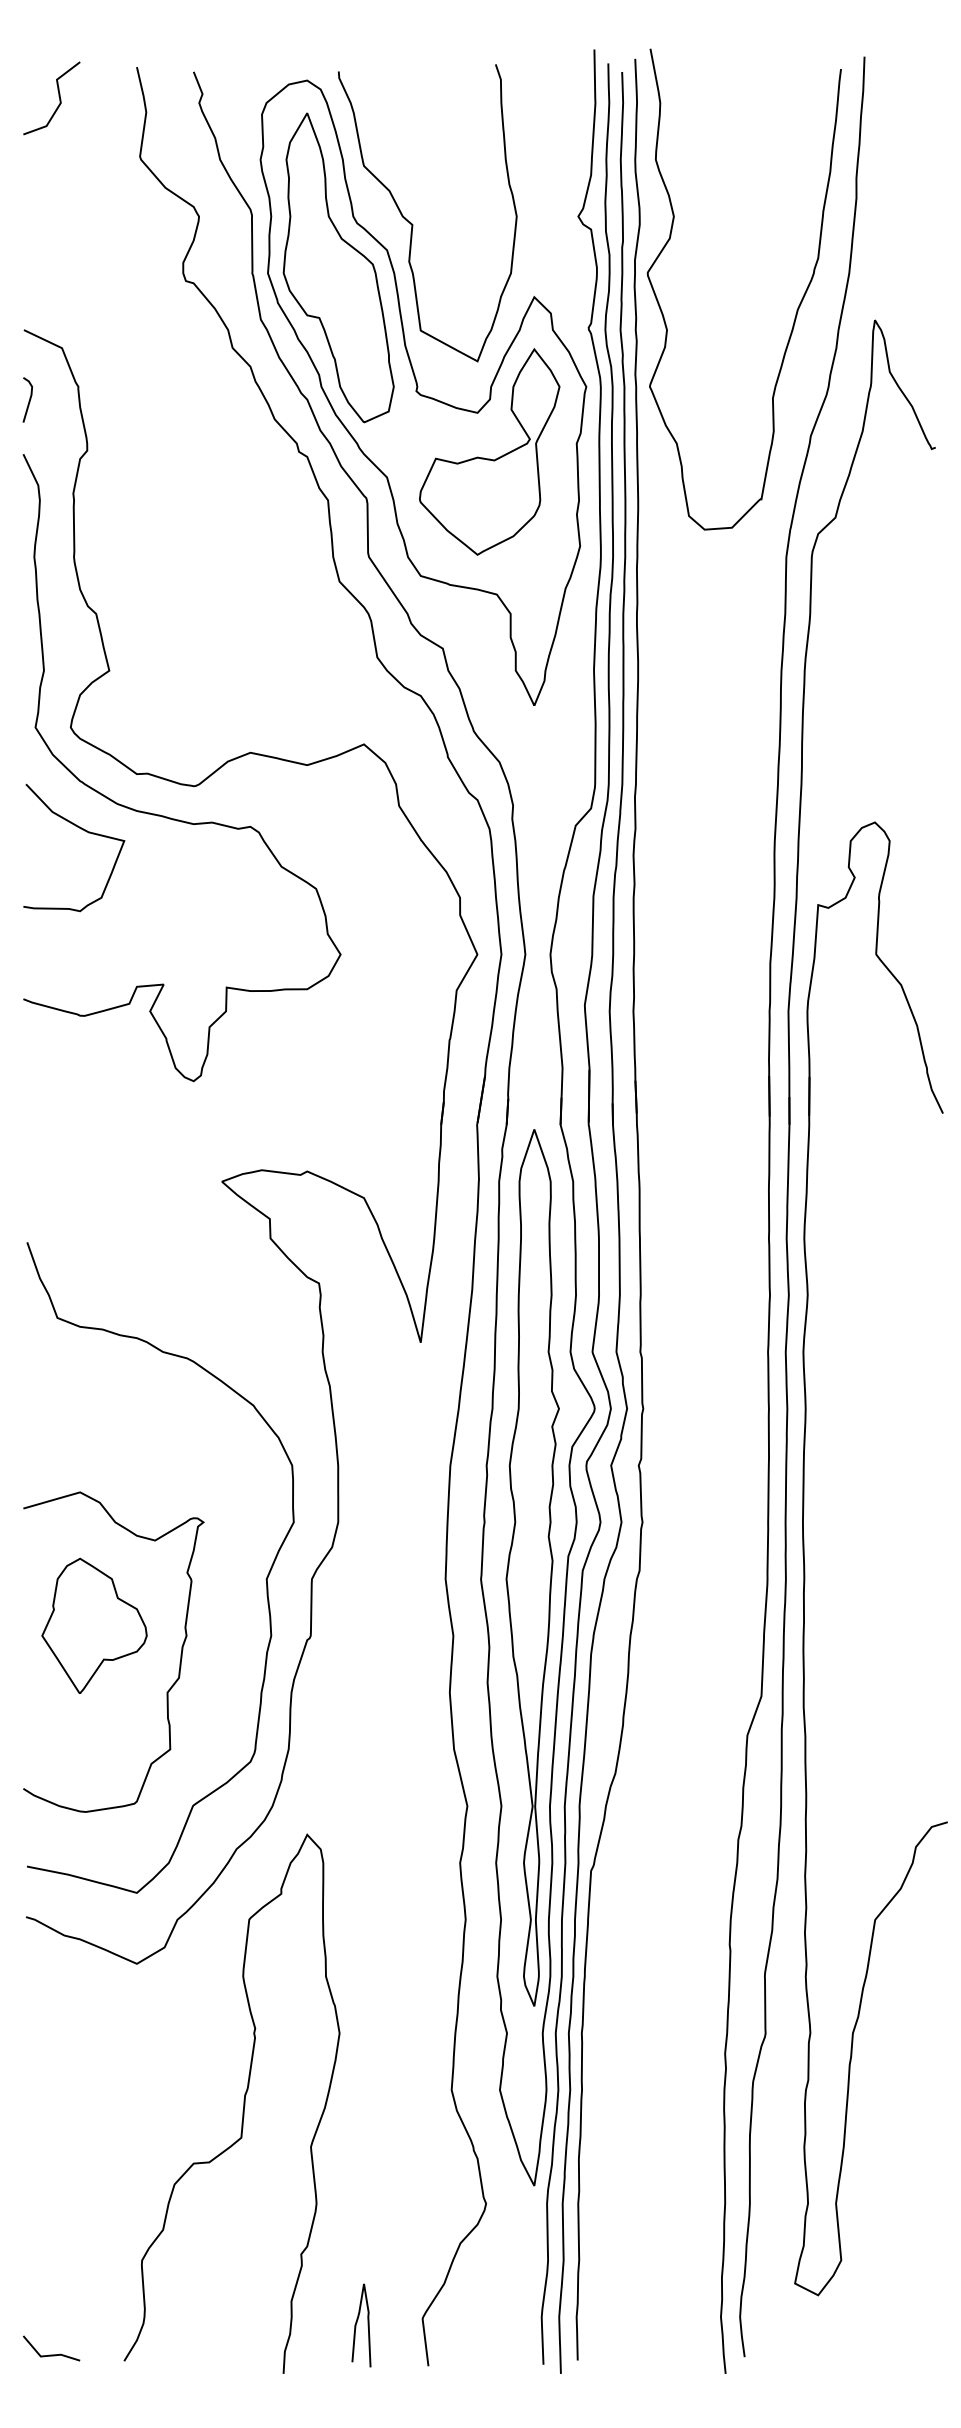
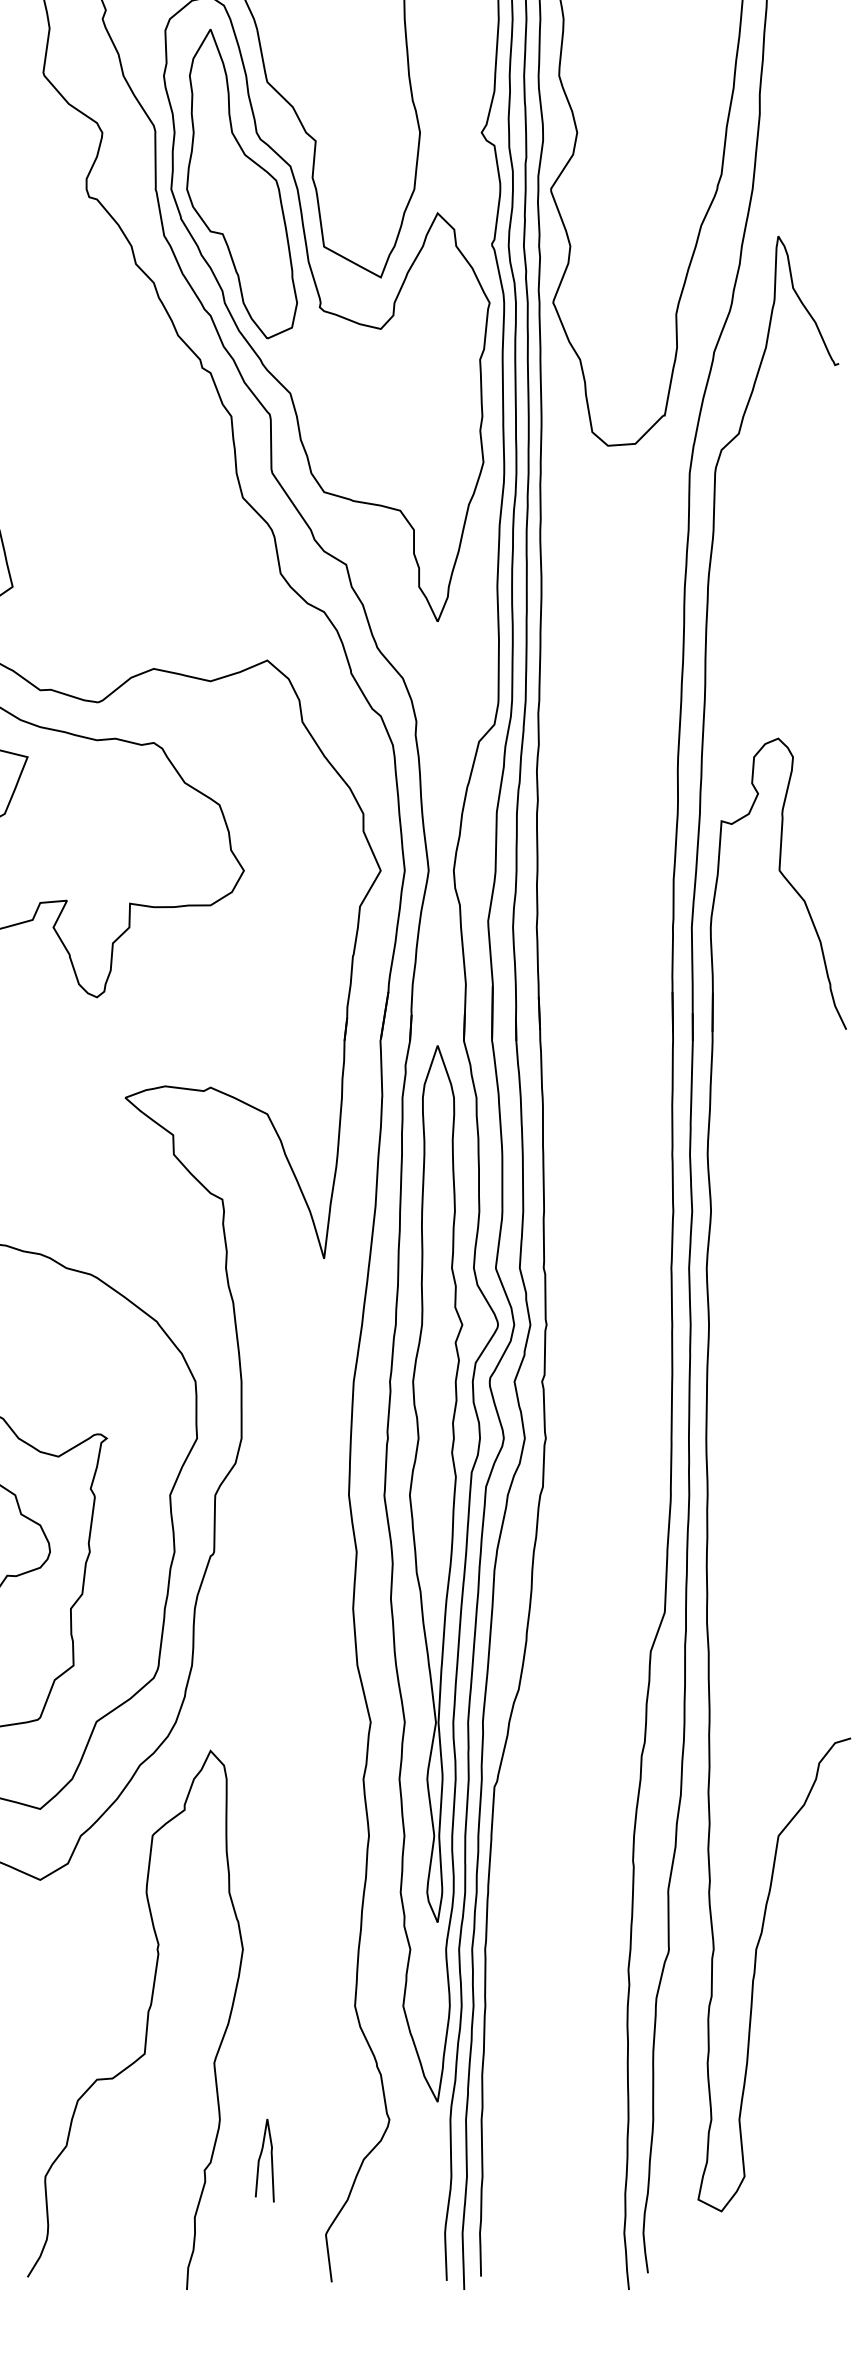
part: (489, 458) -> (392, 374), removed
curve: (357, 2323) -> (260, 2158), moved

